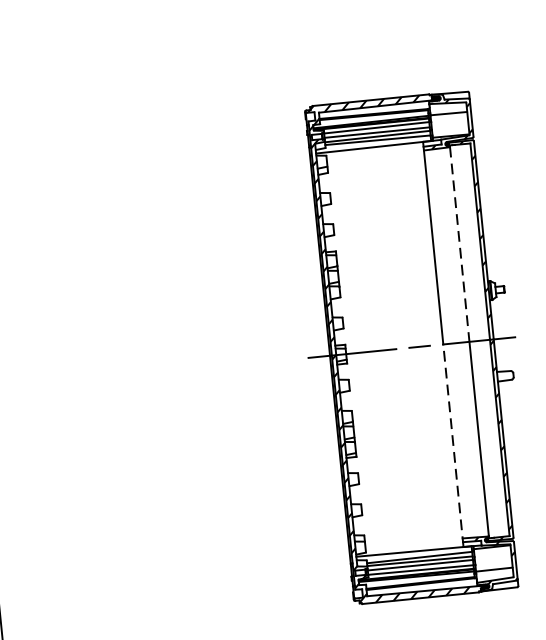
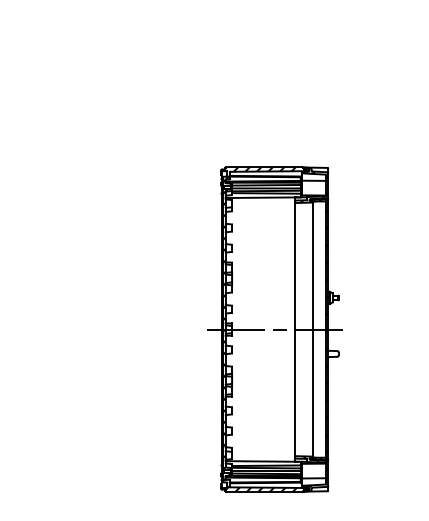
line: (459, 243) -> (312, 265), dashed -> solid
line: (453, 445) -> (295, 395), dashed -> solid

